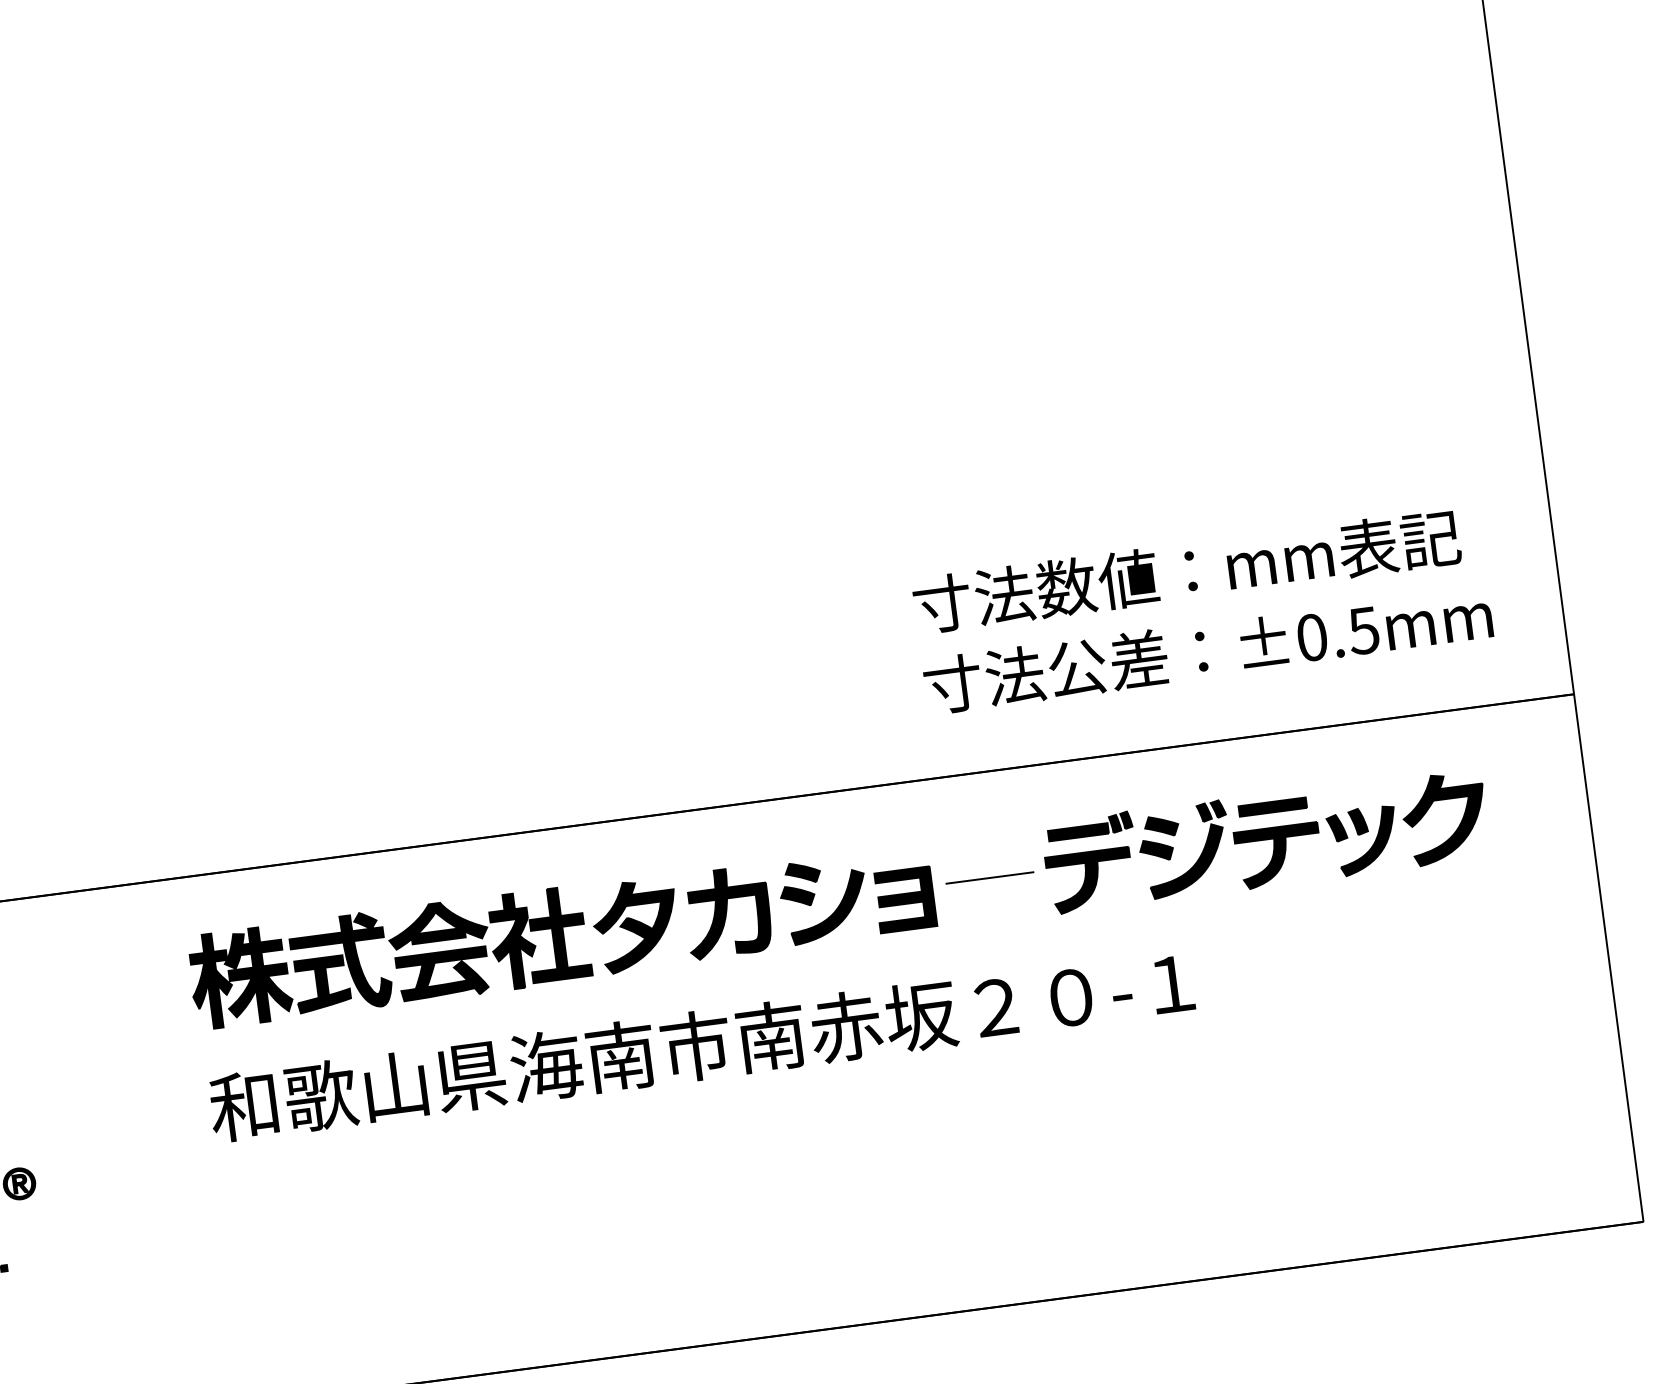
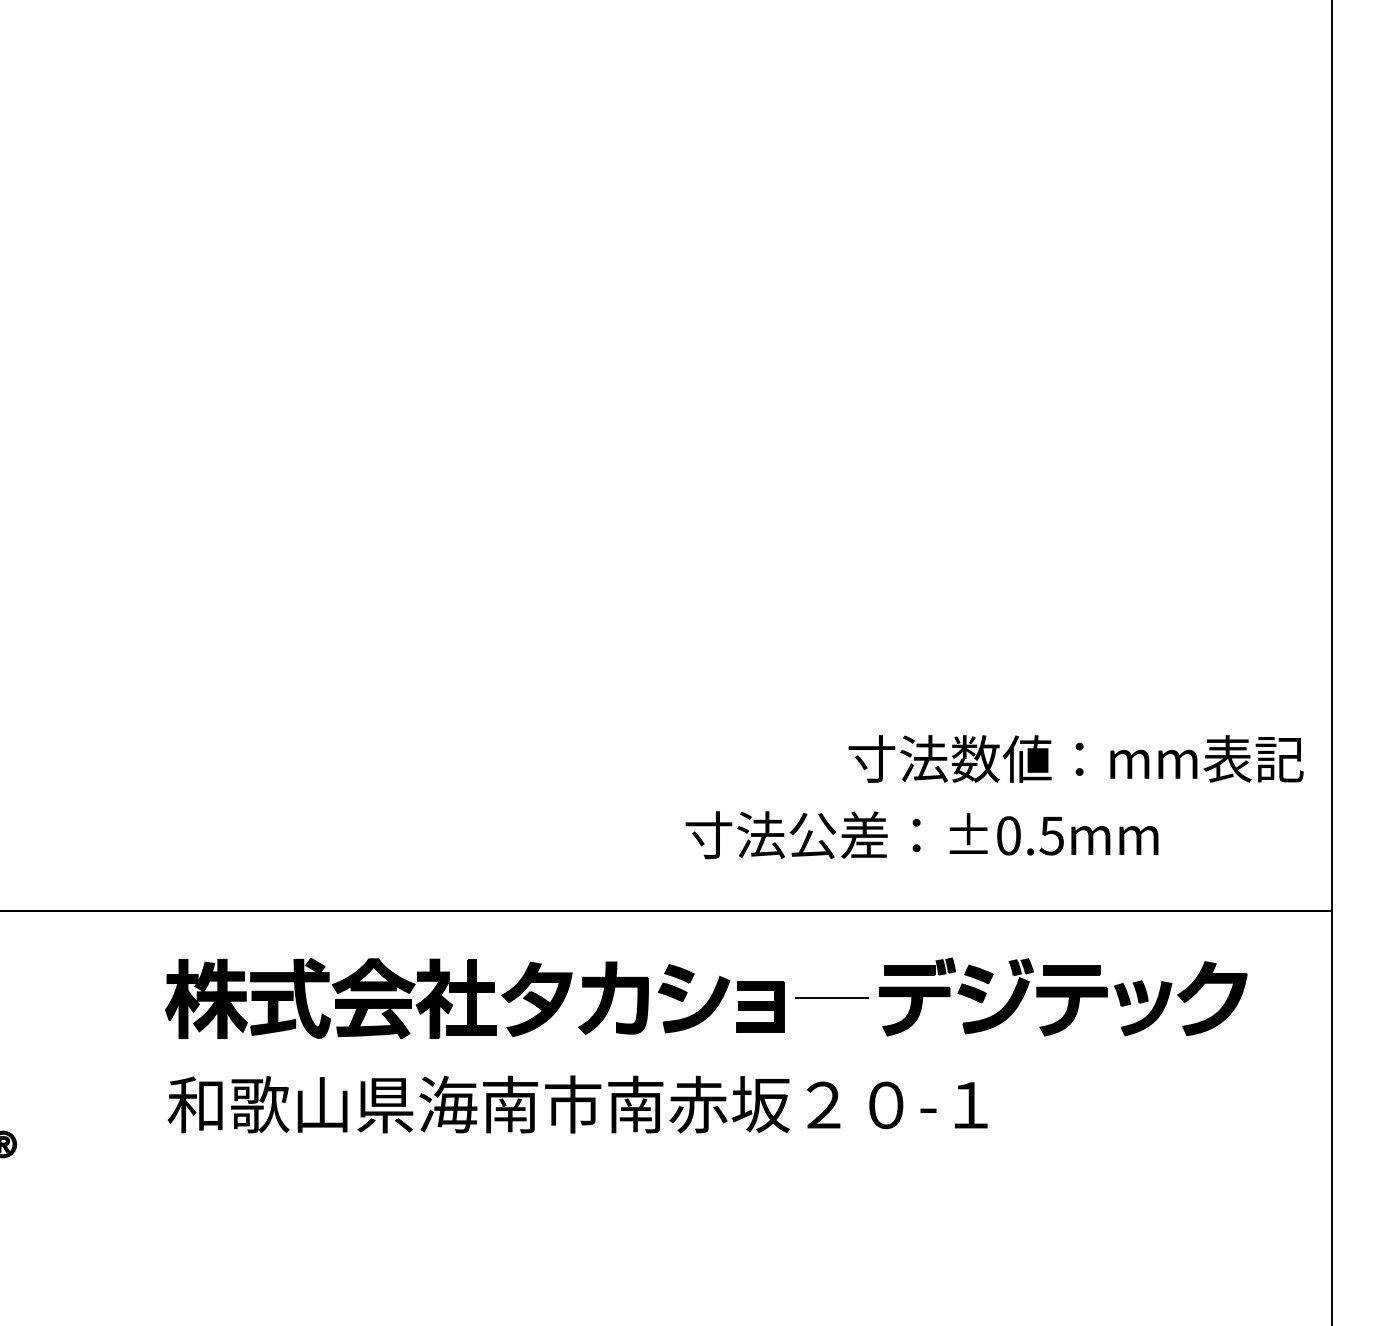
text: (1186, 570) -> (1075, 758), moved
text: (1207, 650) -> (921, 835), moved

